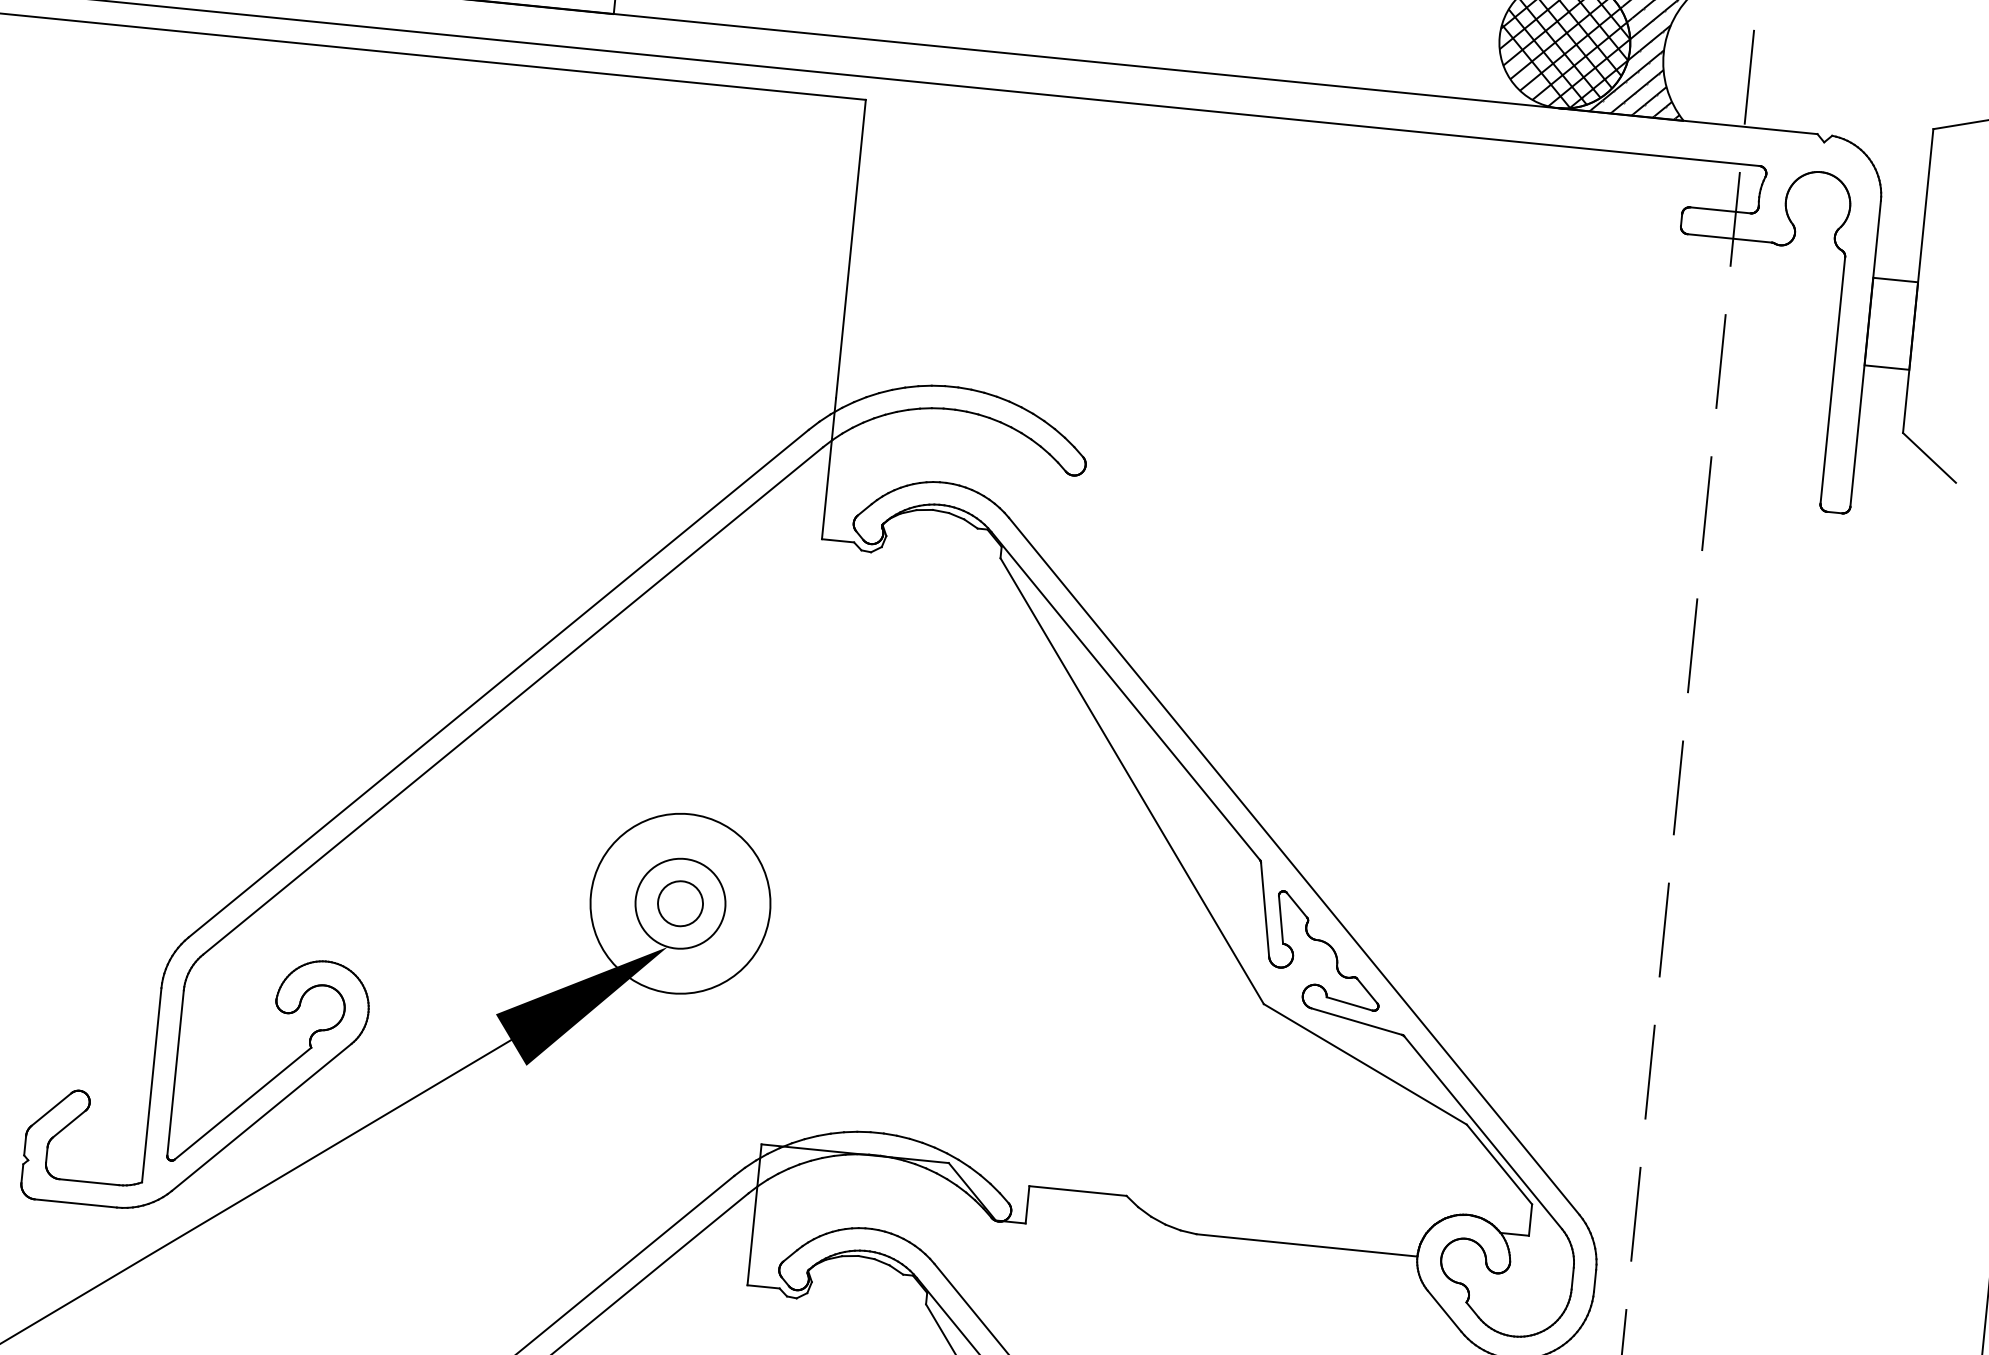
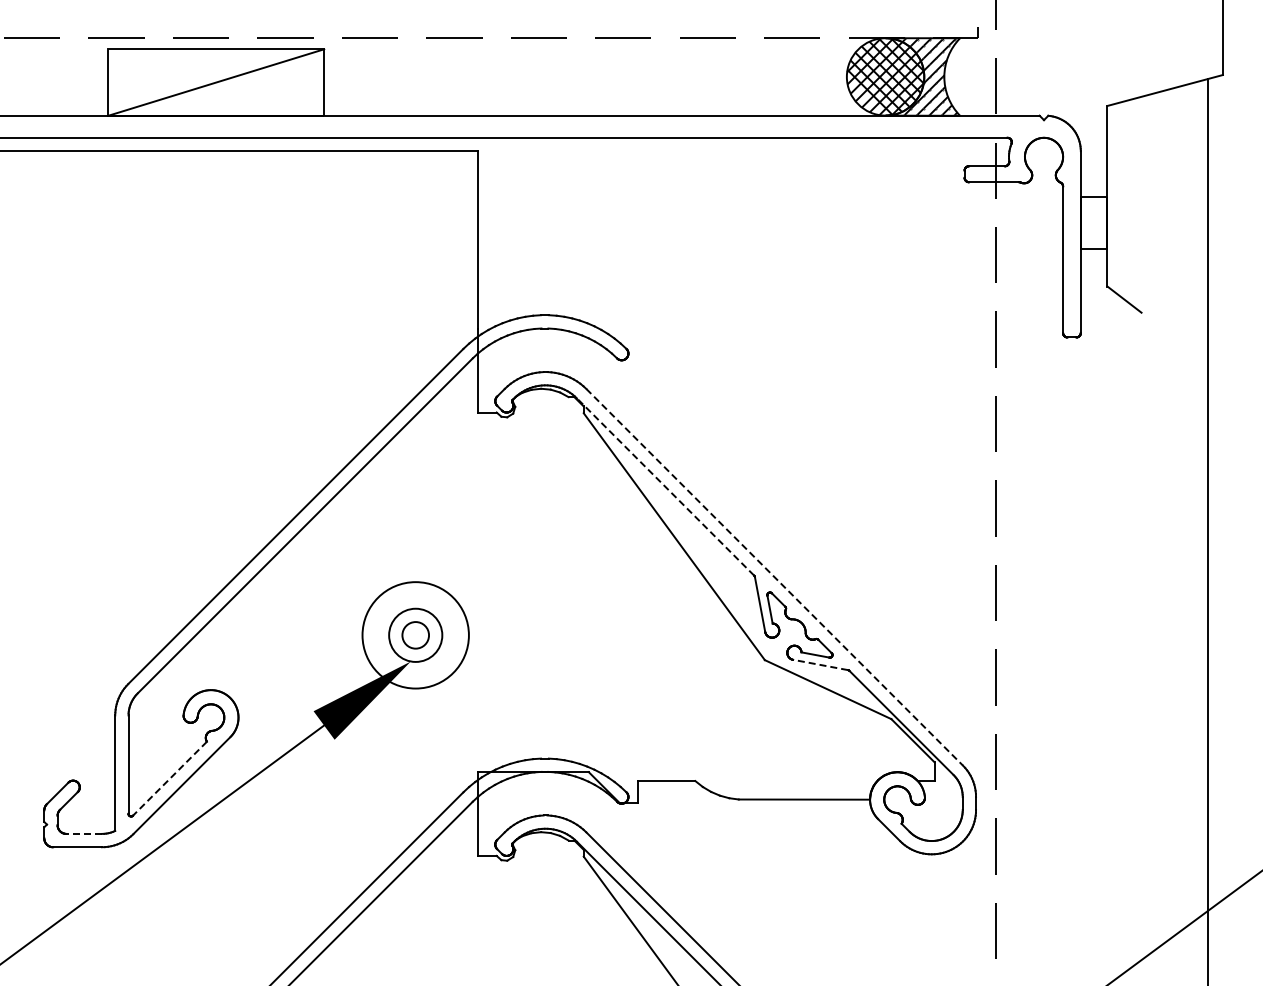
line: (1125, 695) -> (665, 486), solid -> dashed
line: (1295, 866) -> (775, 577), solid -> dashed
line: (1356, 1020) -> (820, 664), solid -> dashed
line: (241, 1104) -> (169, 779), solid -> dashed
line: (89, 1181) -> (84, 833), solid -> dashed

